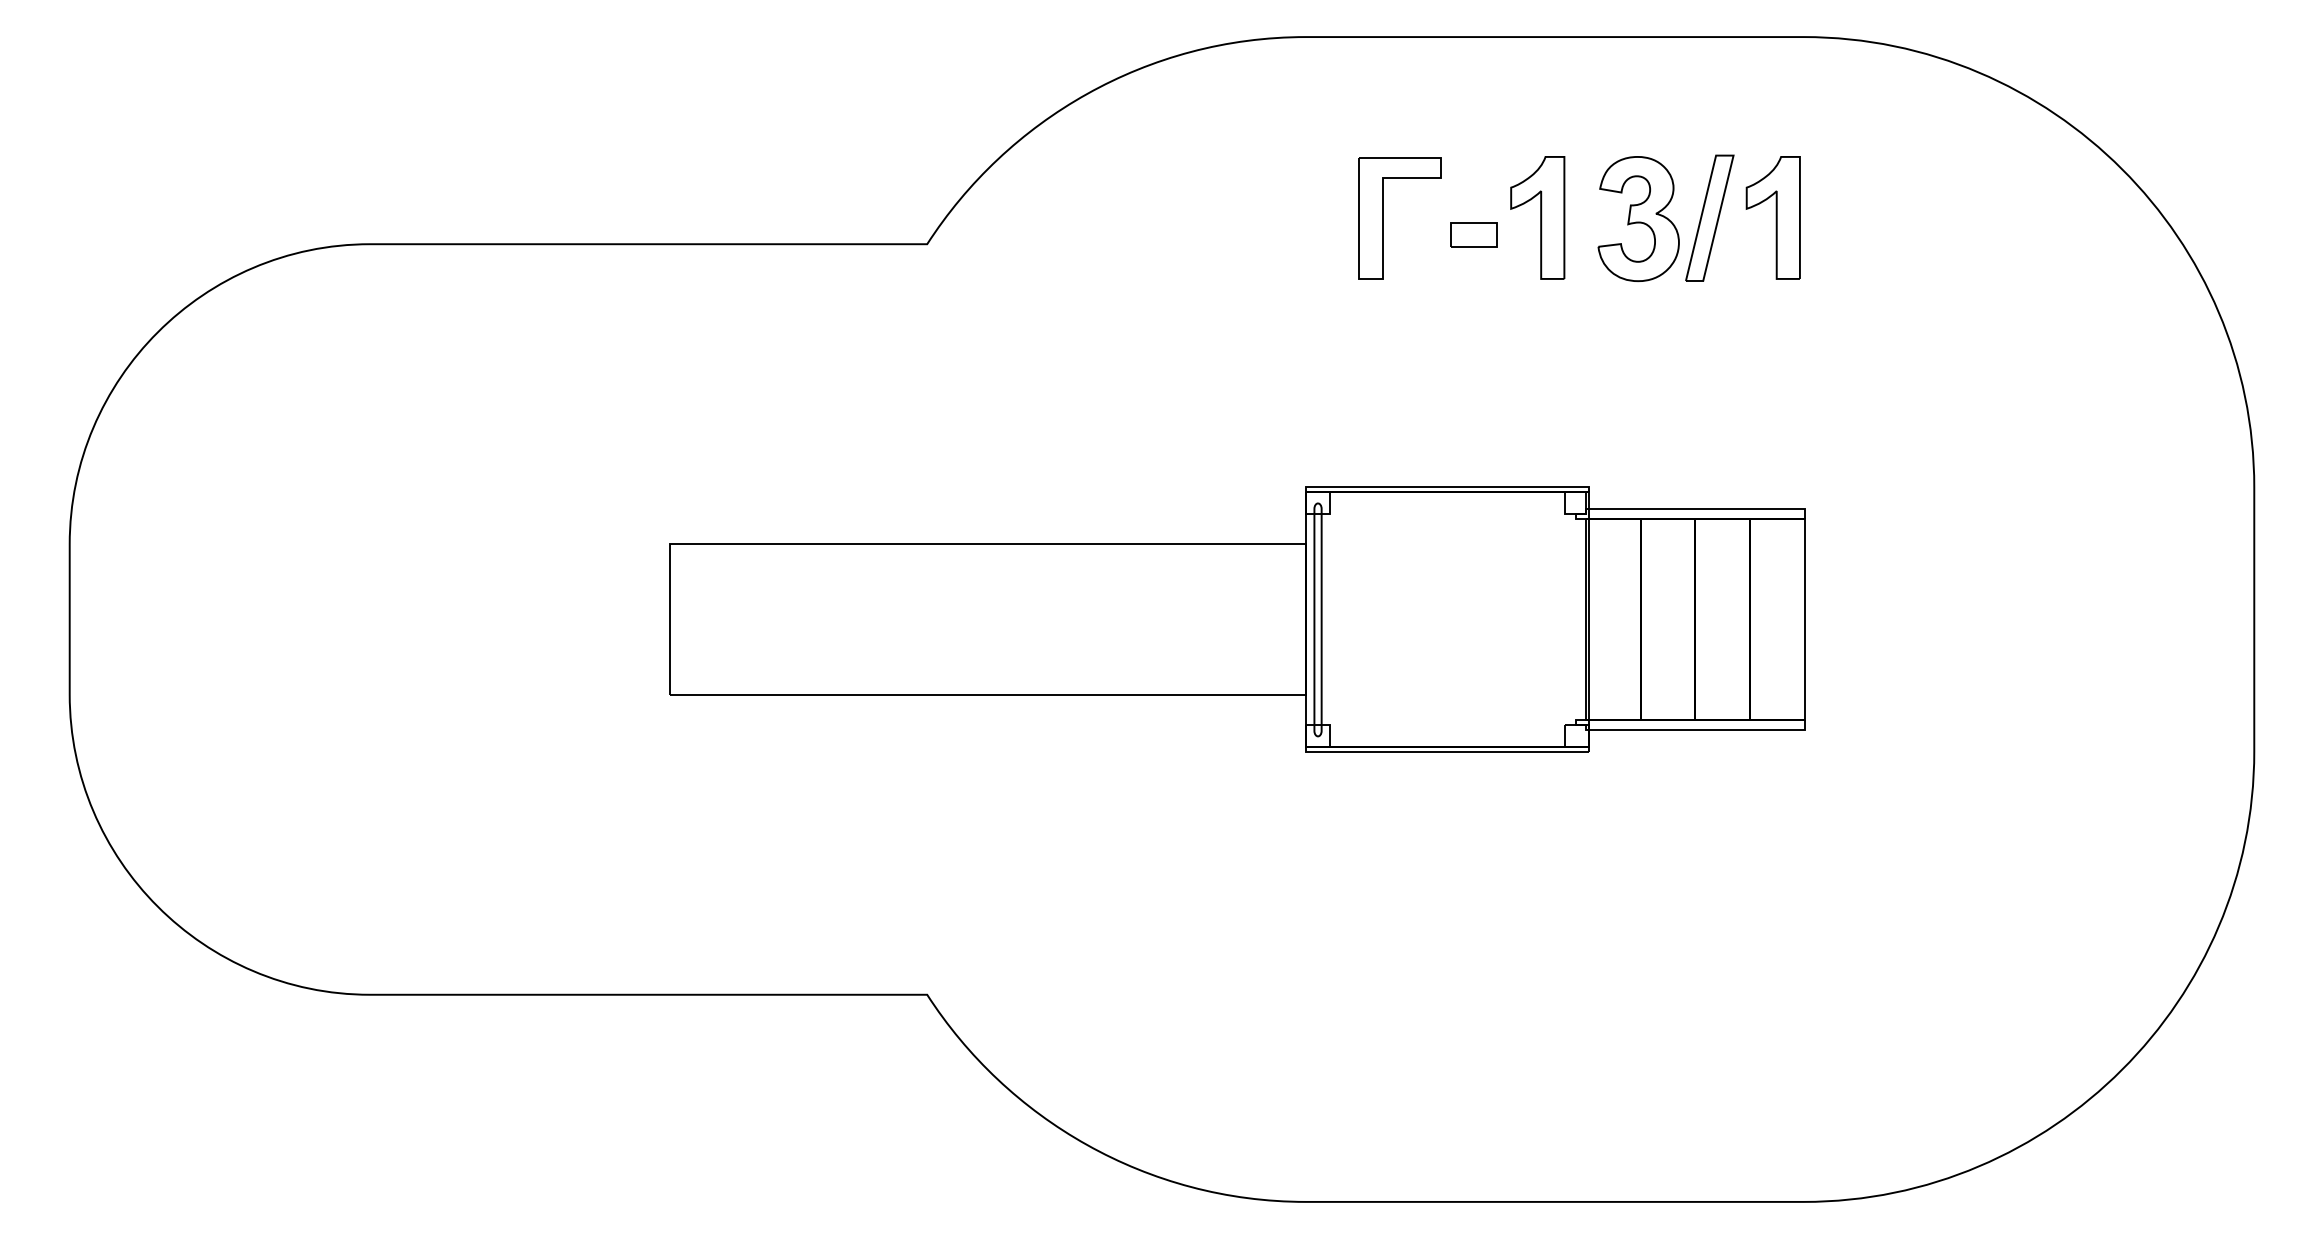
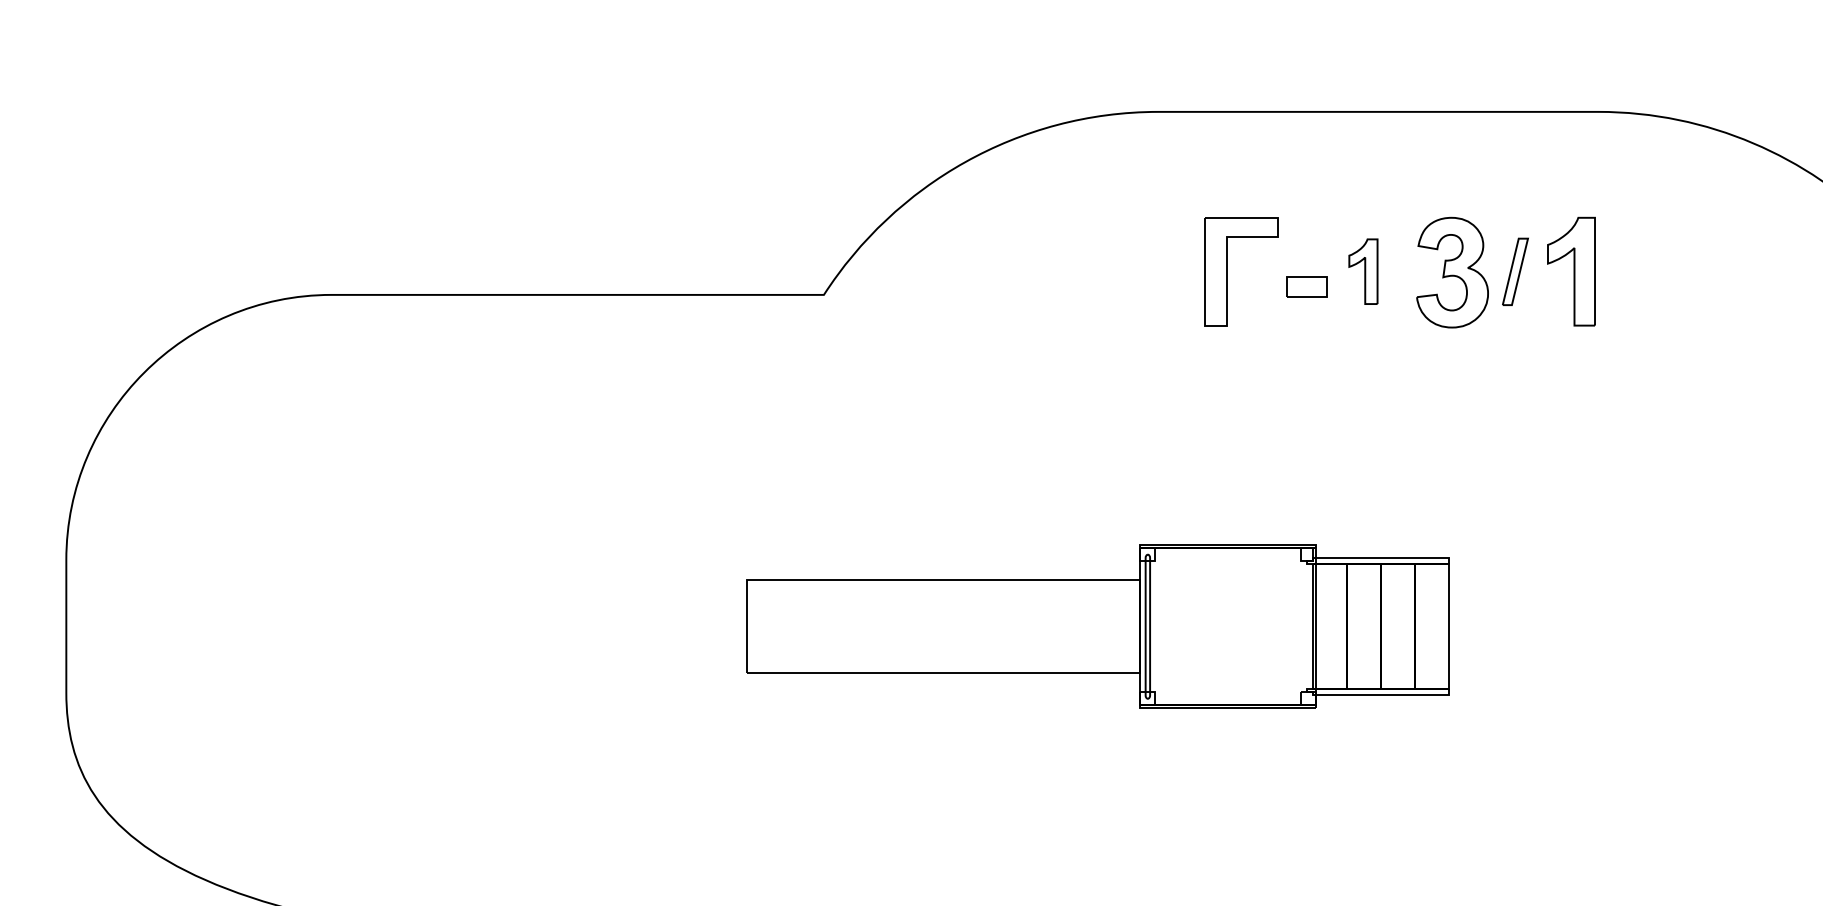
part: (1537, 217) -> (1363, 271), size x0.6
part: (1709, 217) -> (1515, 271), size x0.6
part: (1237, 619) -> (1098, 626), size x0.7

